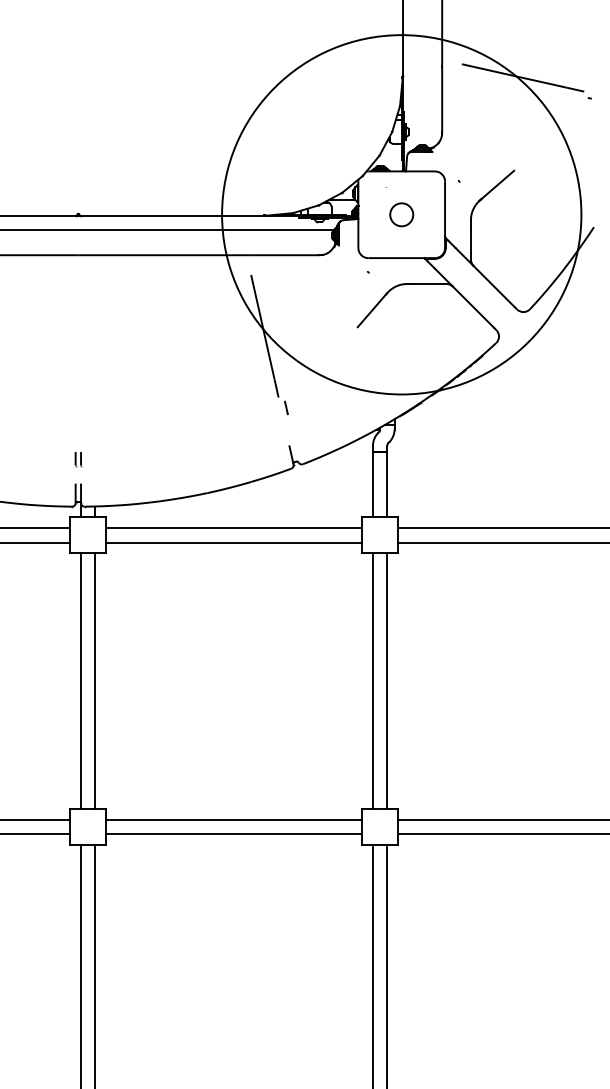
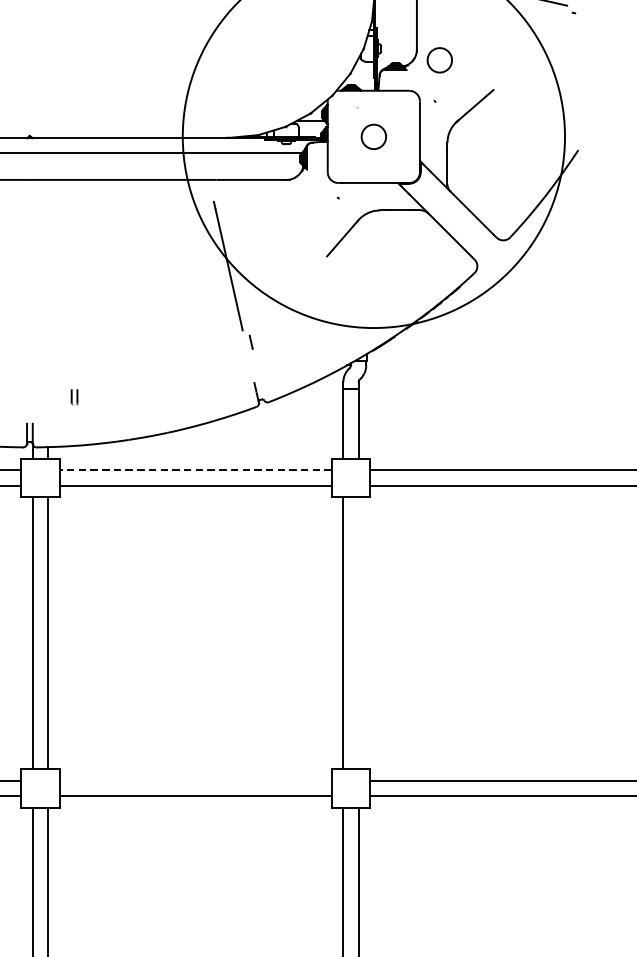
circle: (463, 142) -> (439, 59), added
part: (78, 459) -> (74, 397), moved
line: (233, 528) -> (194, 470), solid -> dashed
line: (387, 681) -> (358, 633), removed
line: (234, 820) -> (195, 781), removed

